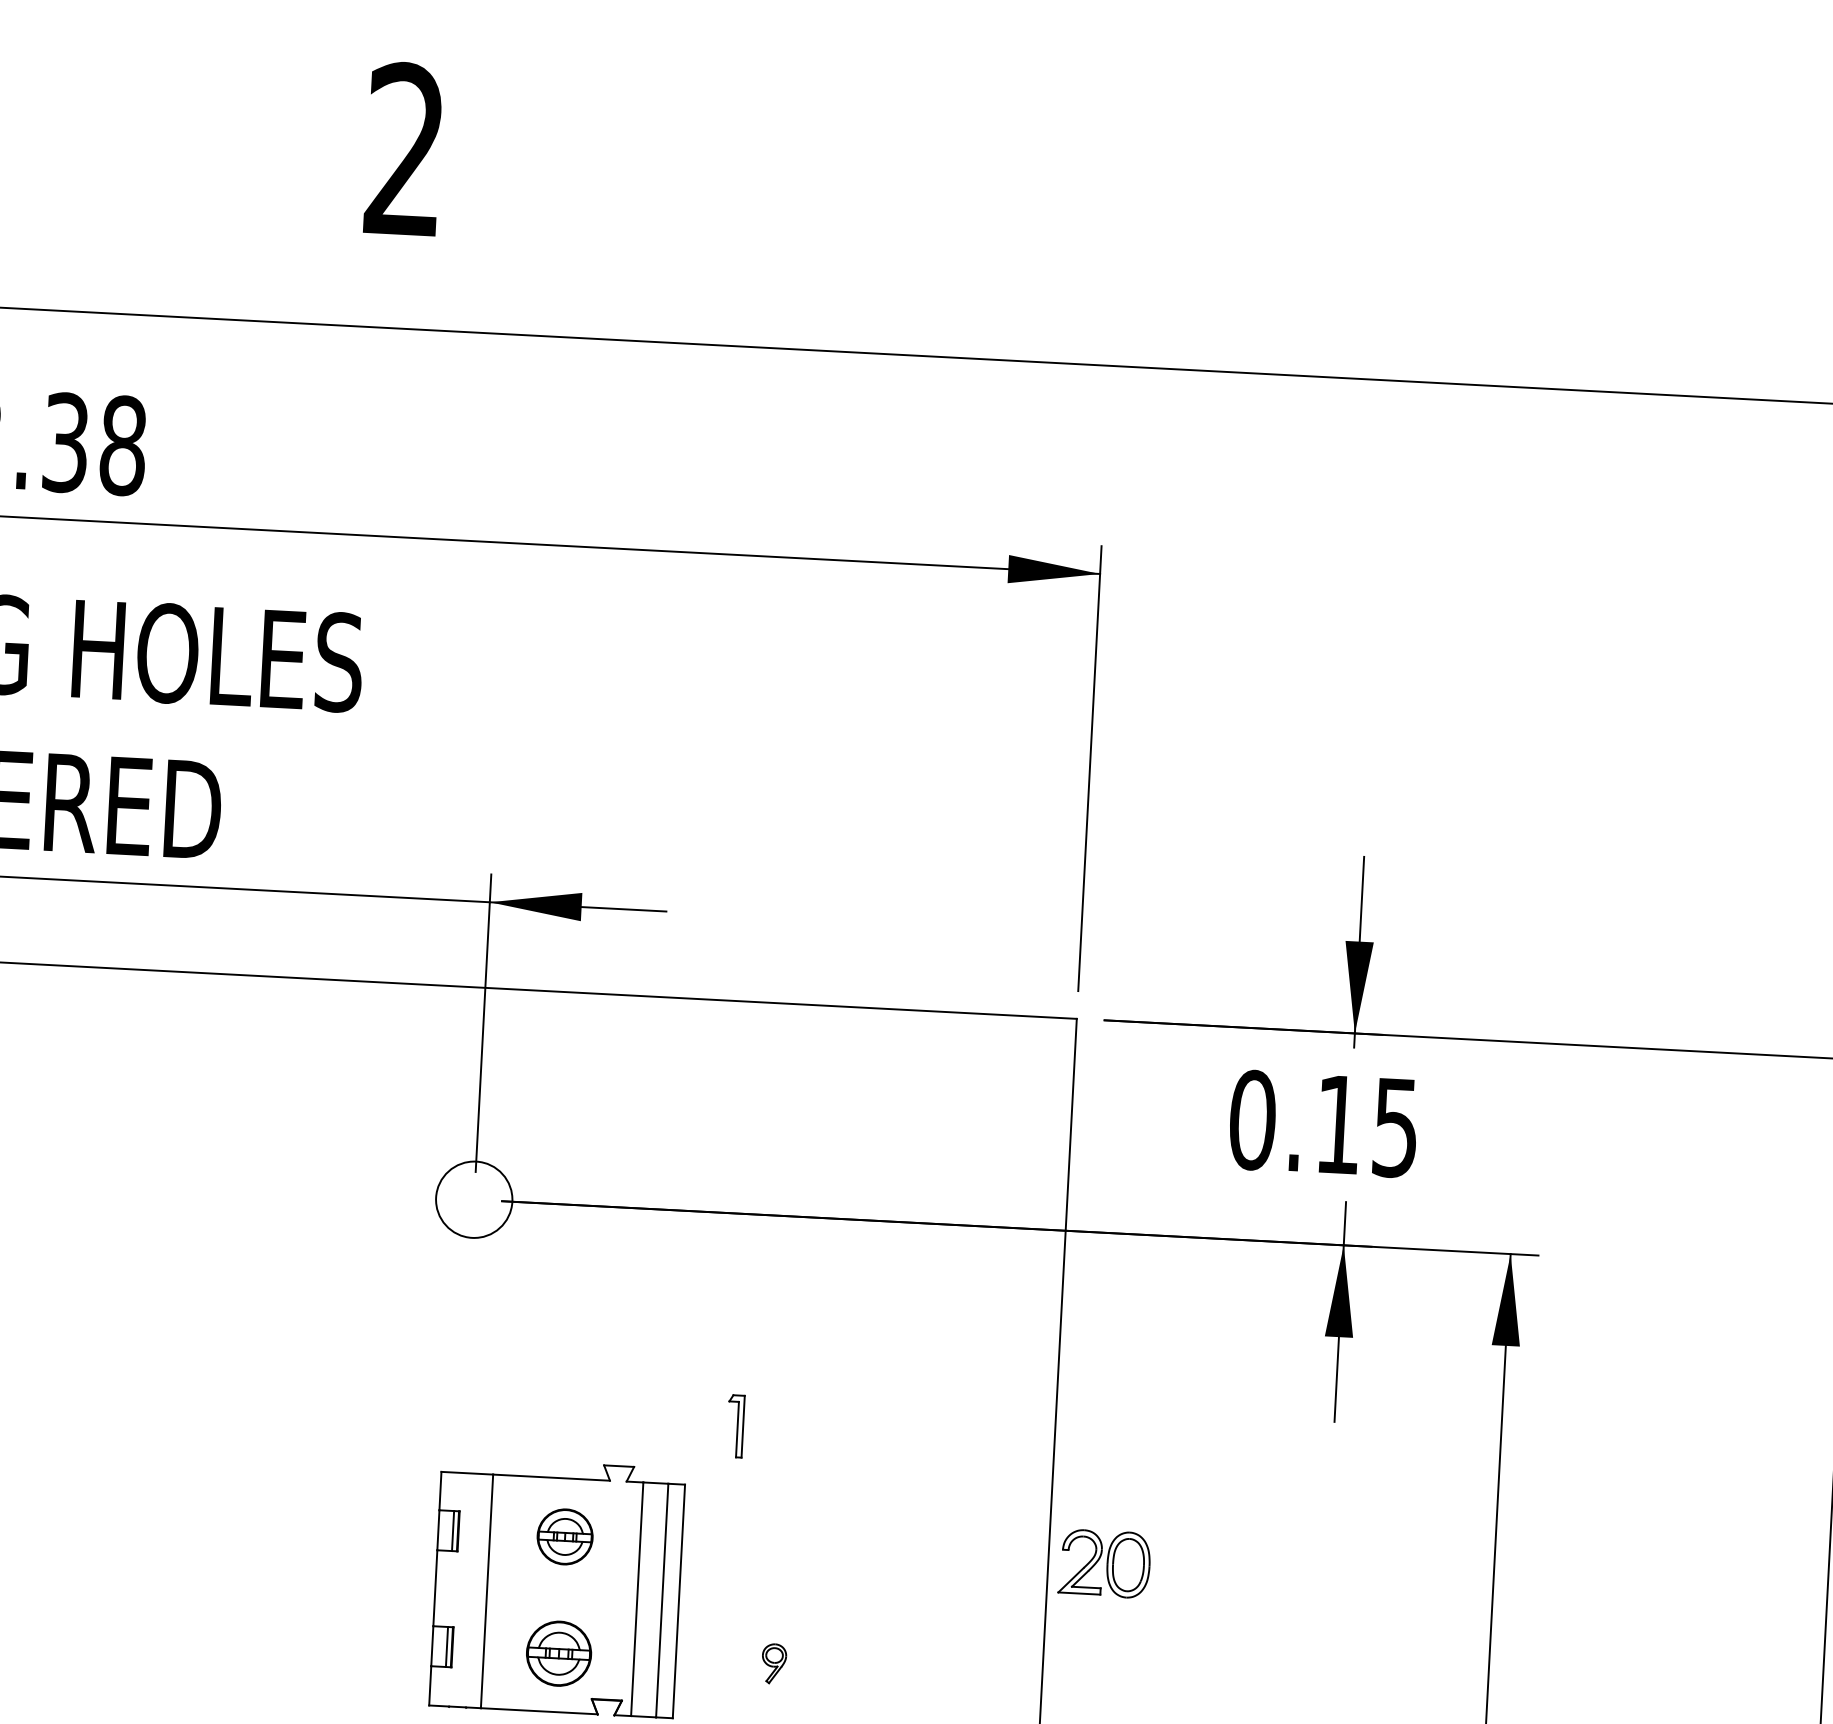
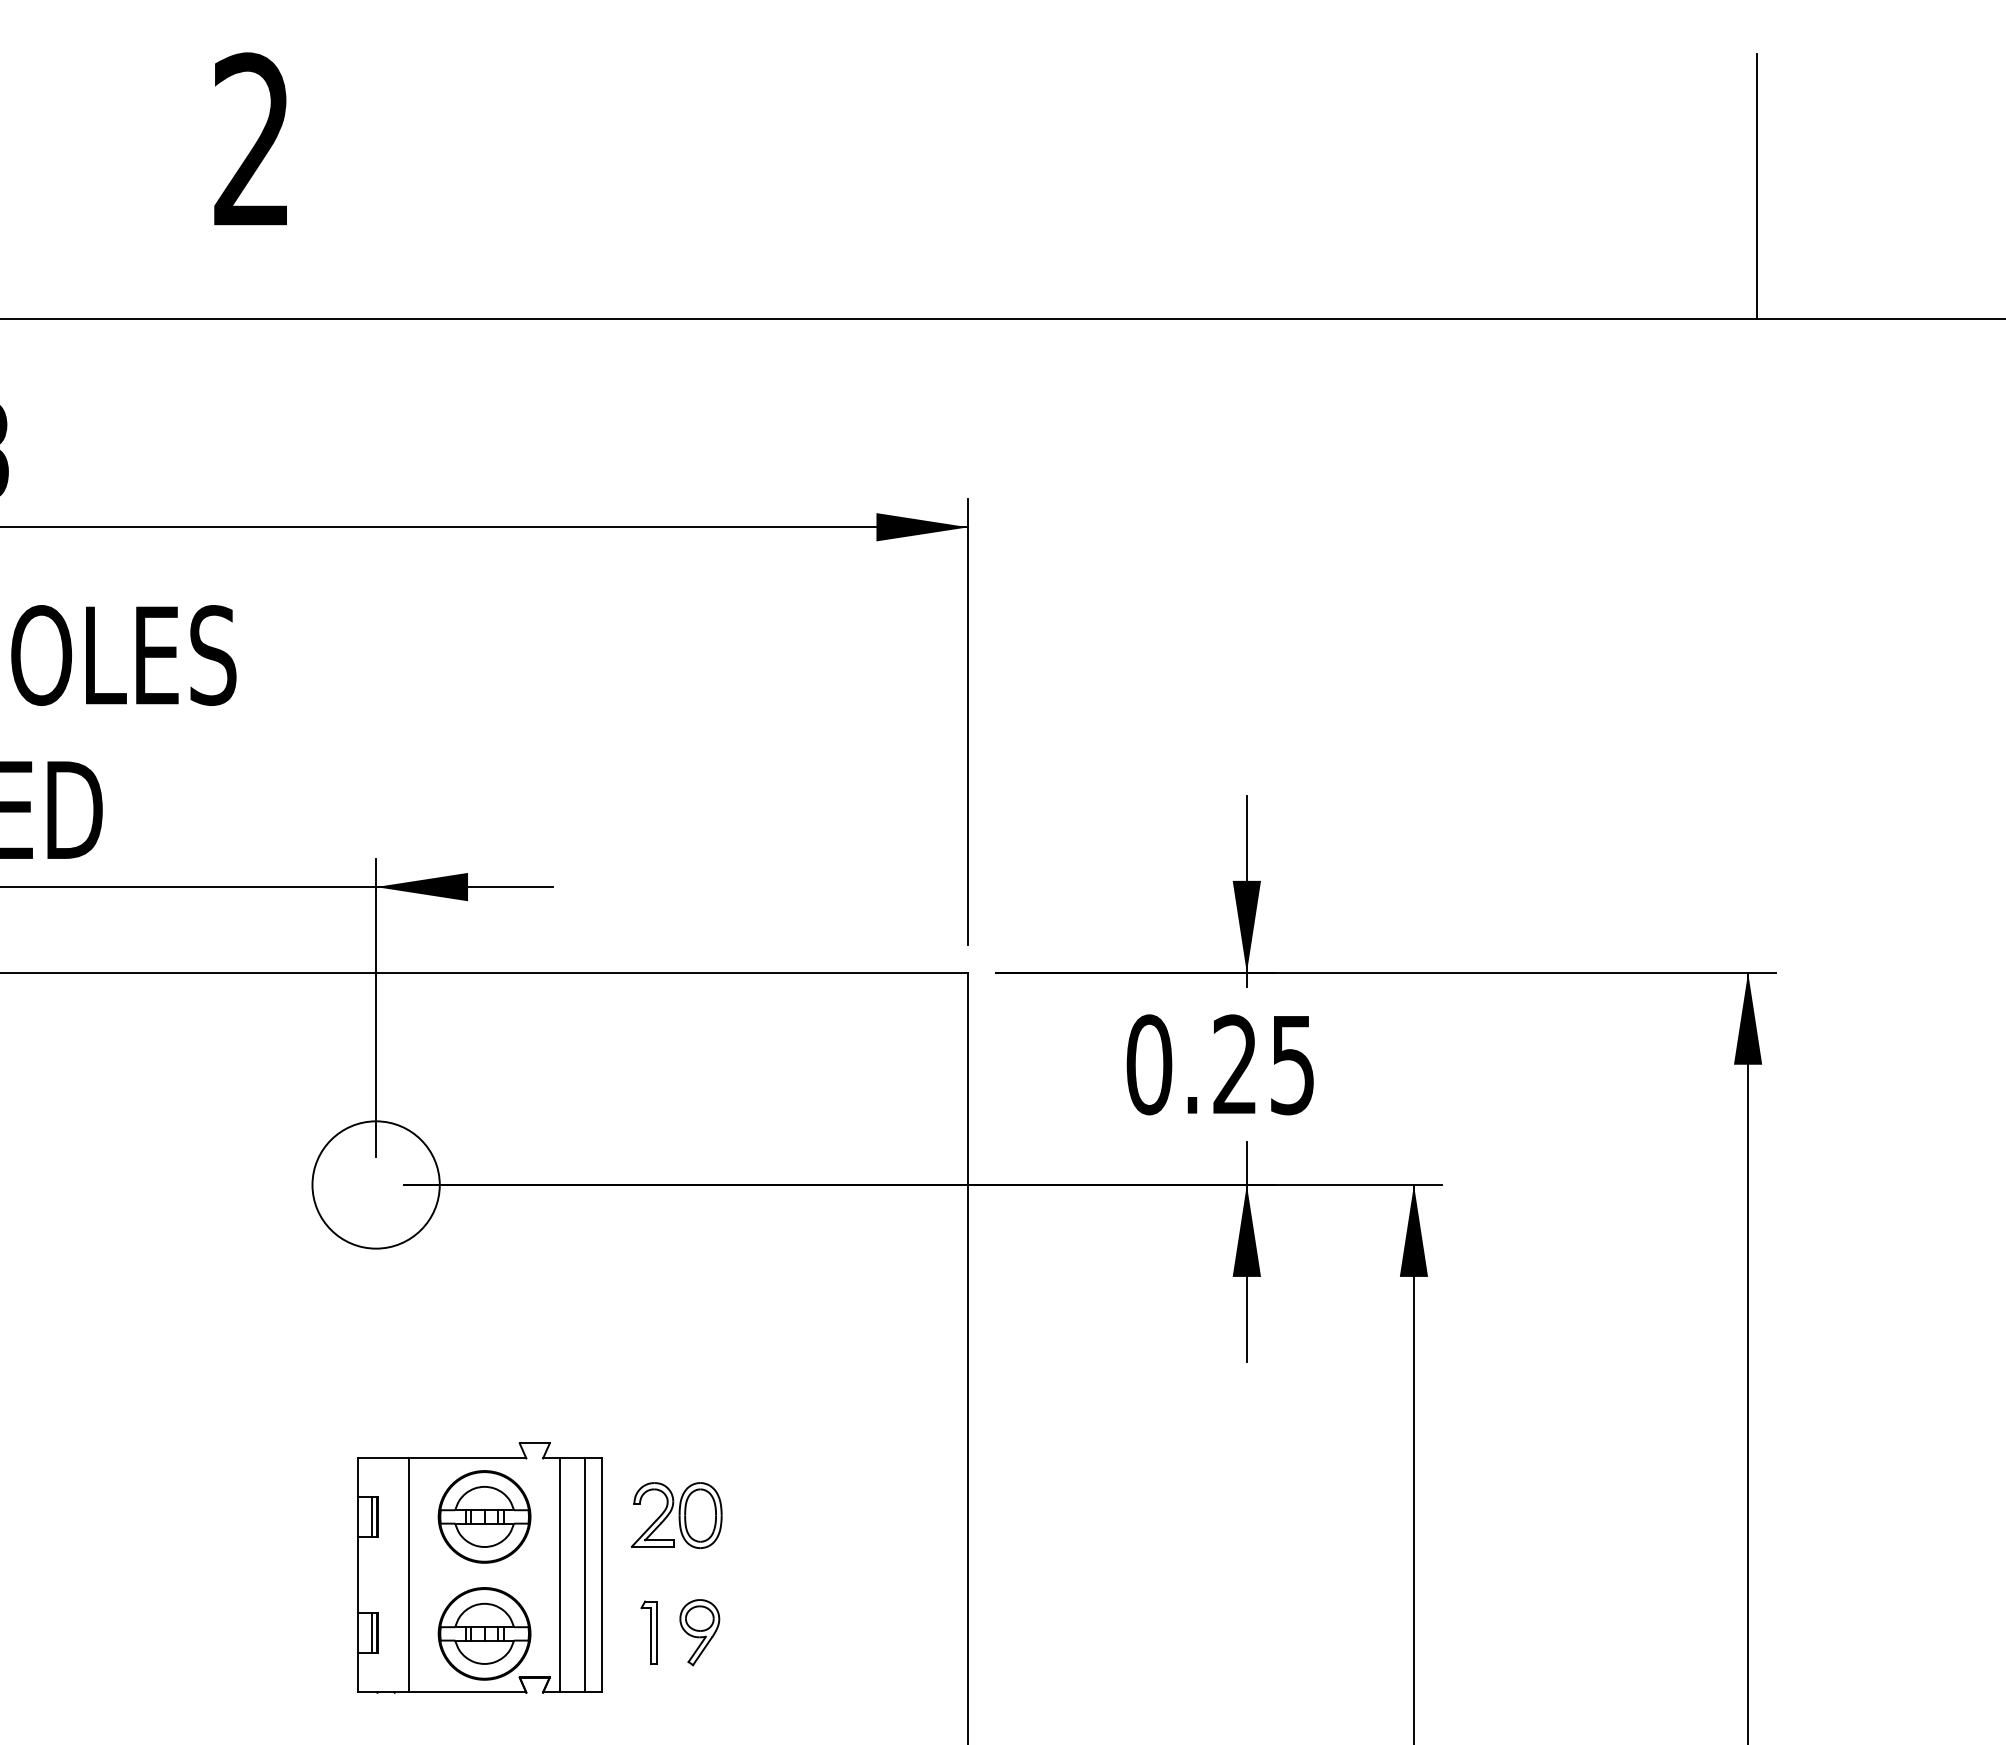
text: (1337, 1123) -> (1234, 1063), 0.15 -> 0.25
circle: (473, 1199) -> (375, 1184), size x1.67
part: (735, 1426) -> (648, 1632), moved
part: (565, 1536) -> (484, 1516), size x1.67
part: (1104, 1563) -> (676, 1515), moved
part: (558, 1653) -> (484, 1633), size x1.43
part: (773, 1663) -> (699, 1632), size x1.67

